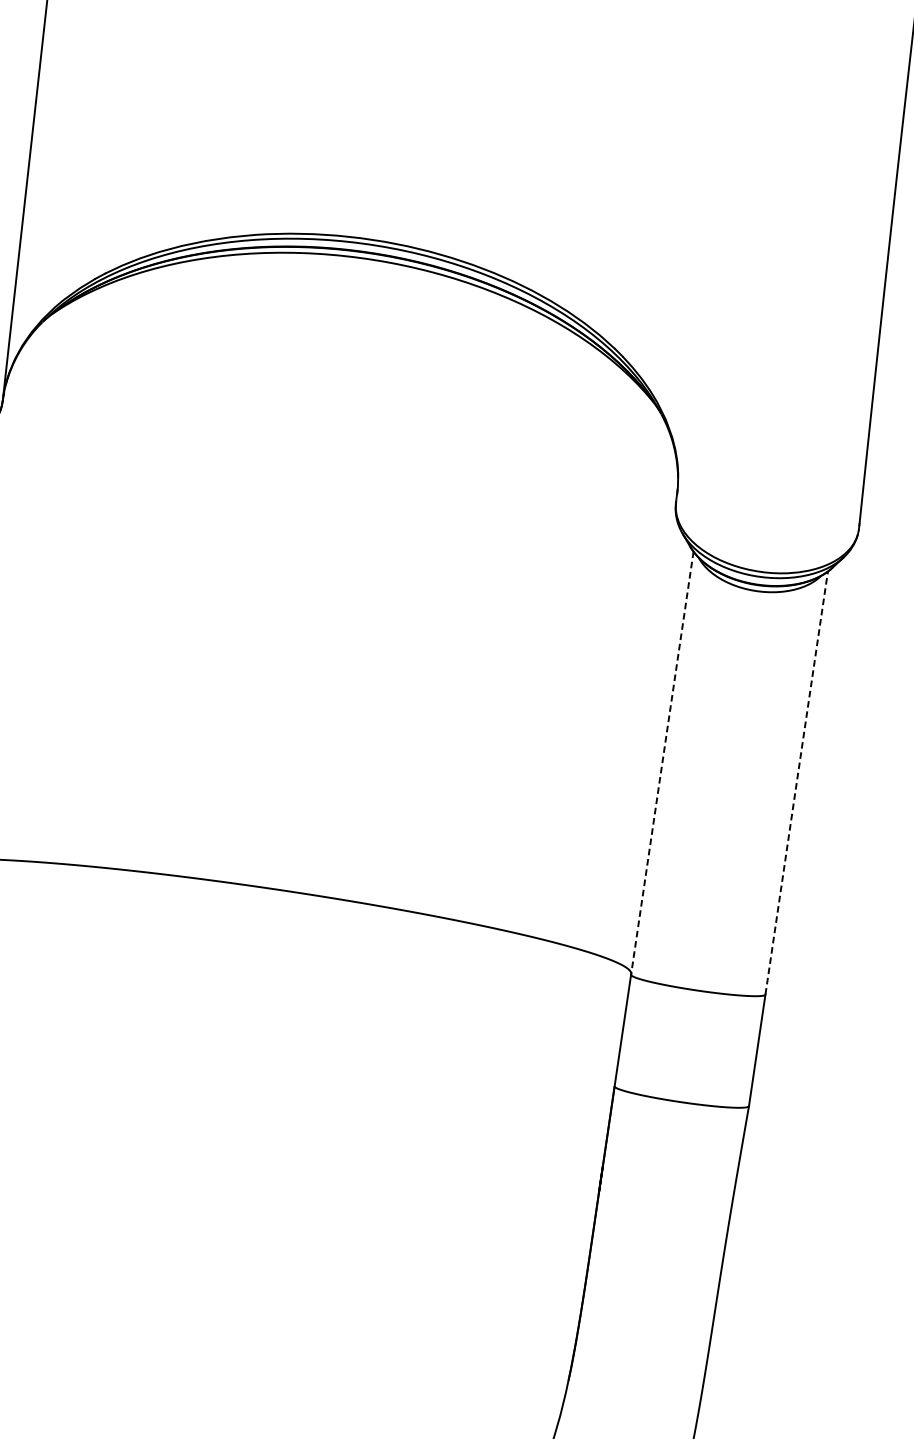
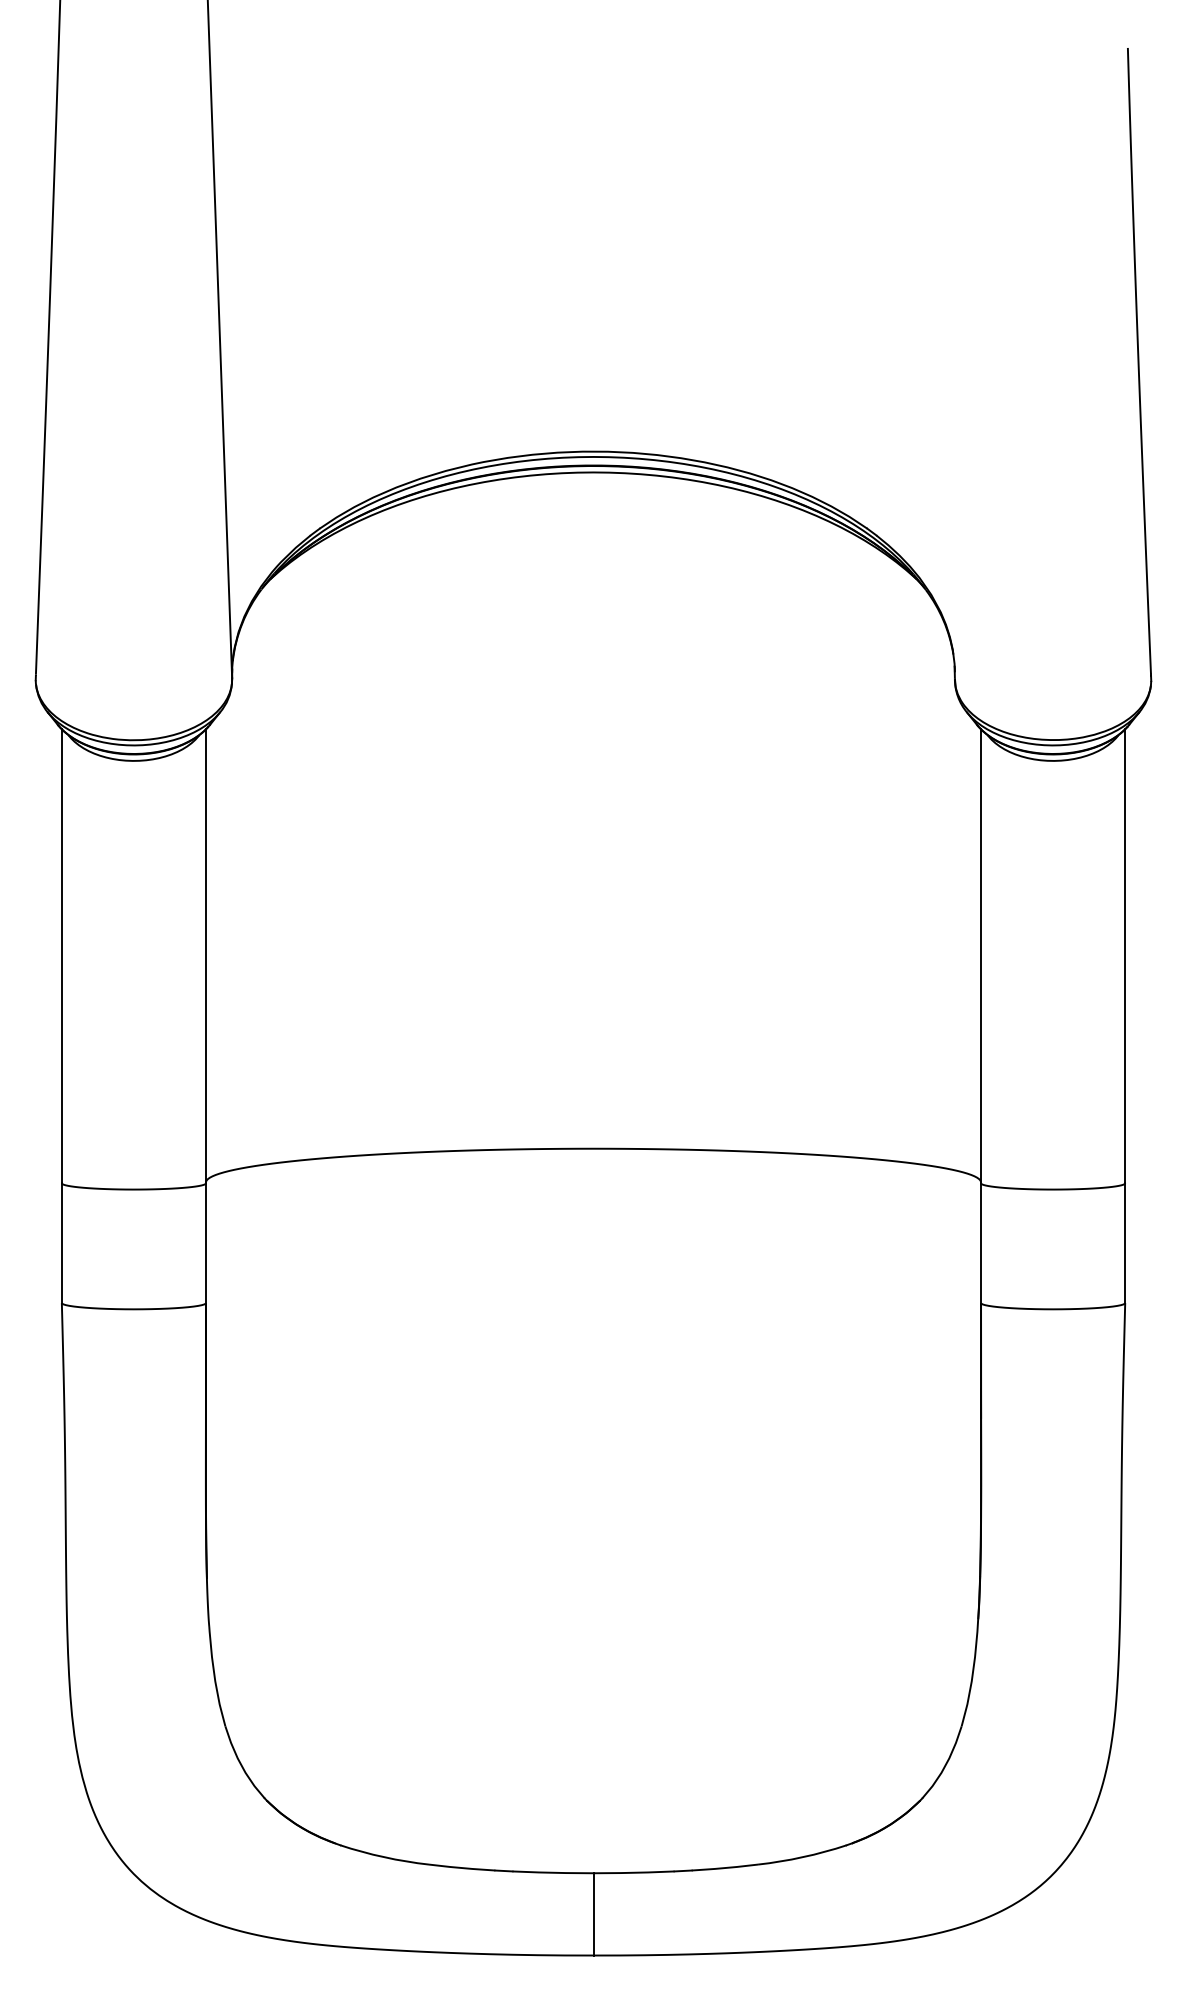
line: (662, 763) -> (981, 956), dashed -> solid
line: (797, 782) -> (1125, 955), dashed -> solid

